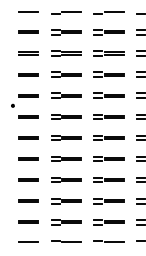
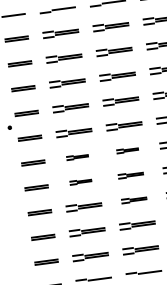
part: (66, 137) -> (77, 156), size x0.6
part: (108, 137) -> (127, 150), size x0.6
part: (66, 158) -> (81, 181), size x0.6
part: (108, 158) -> (130, 174), size x0.7
part: (108, 179) -> (133, 199), size x0.7

